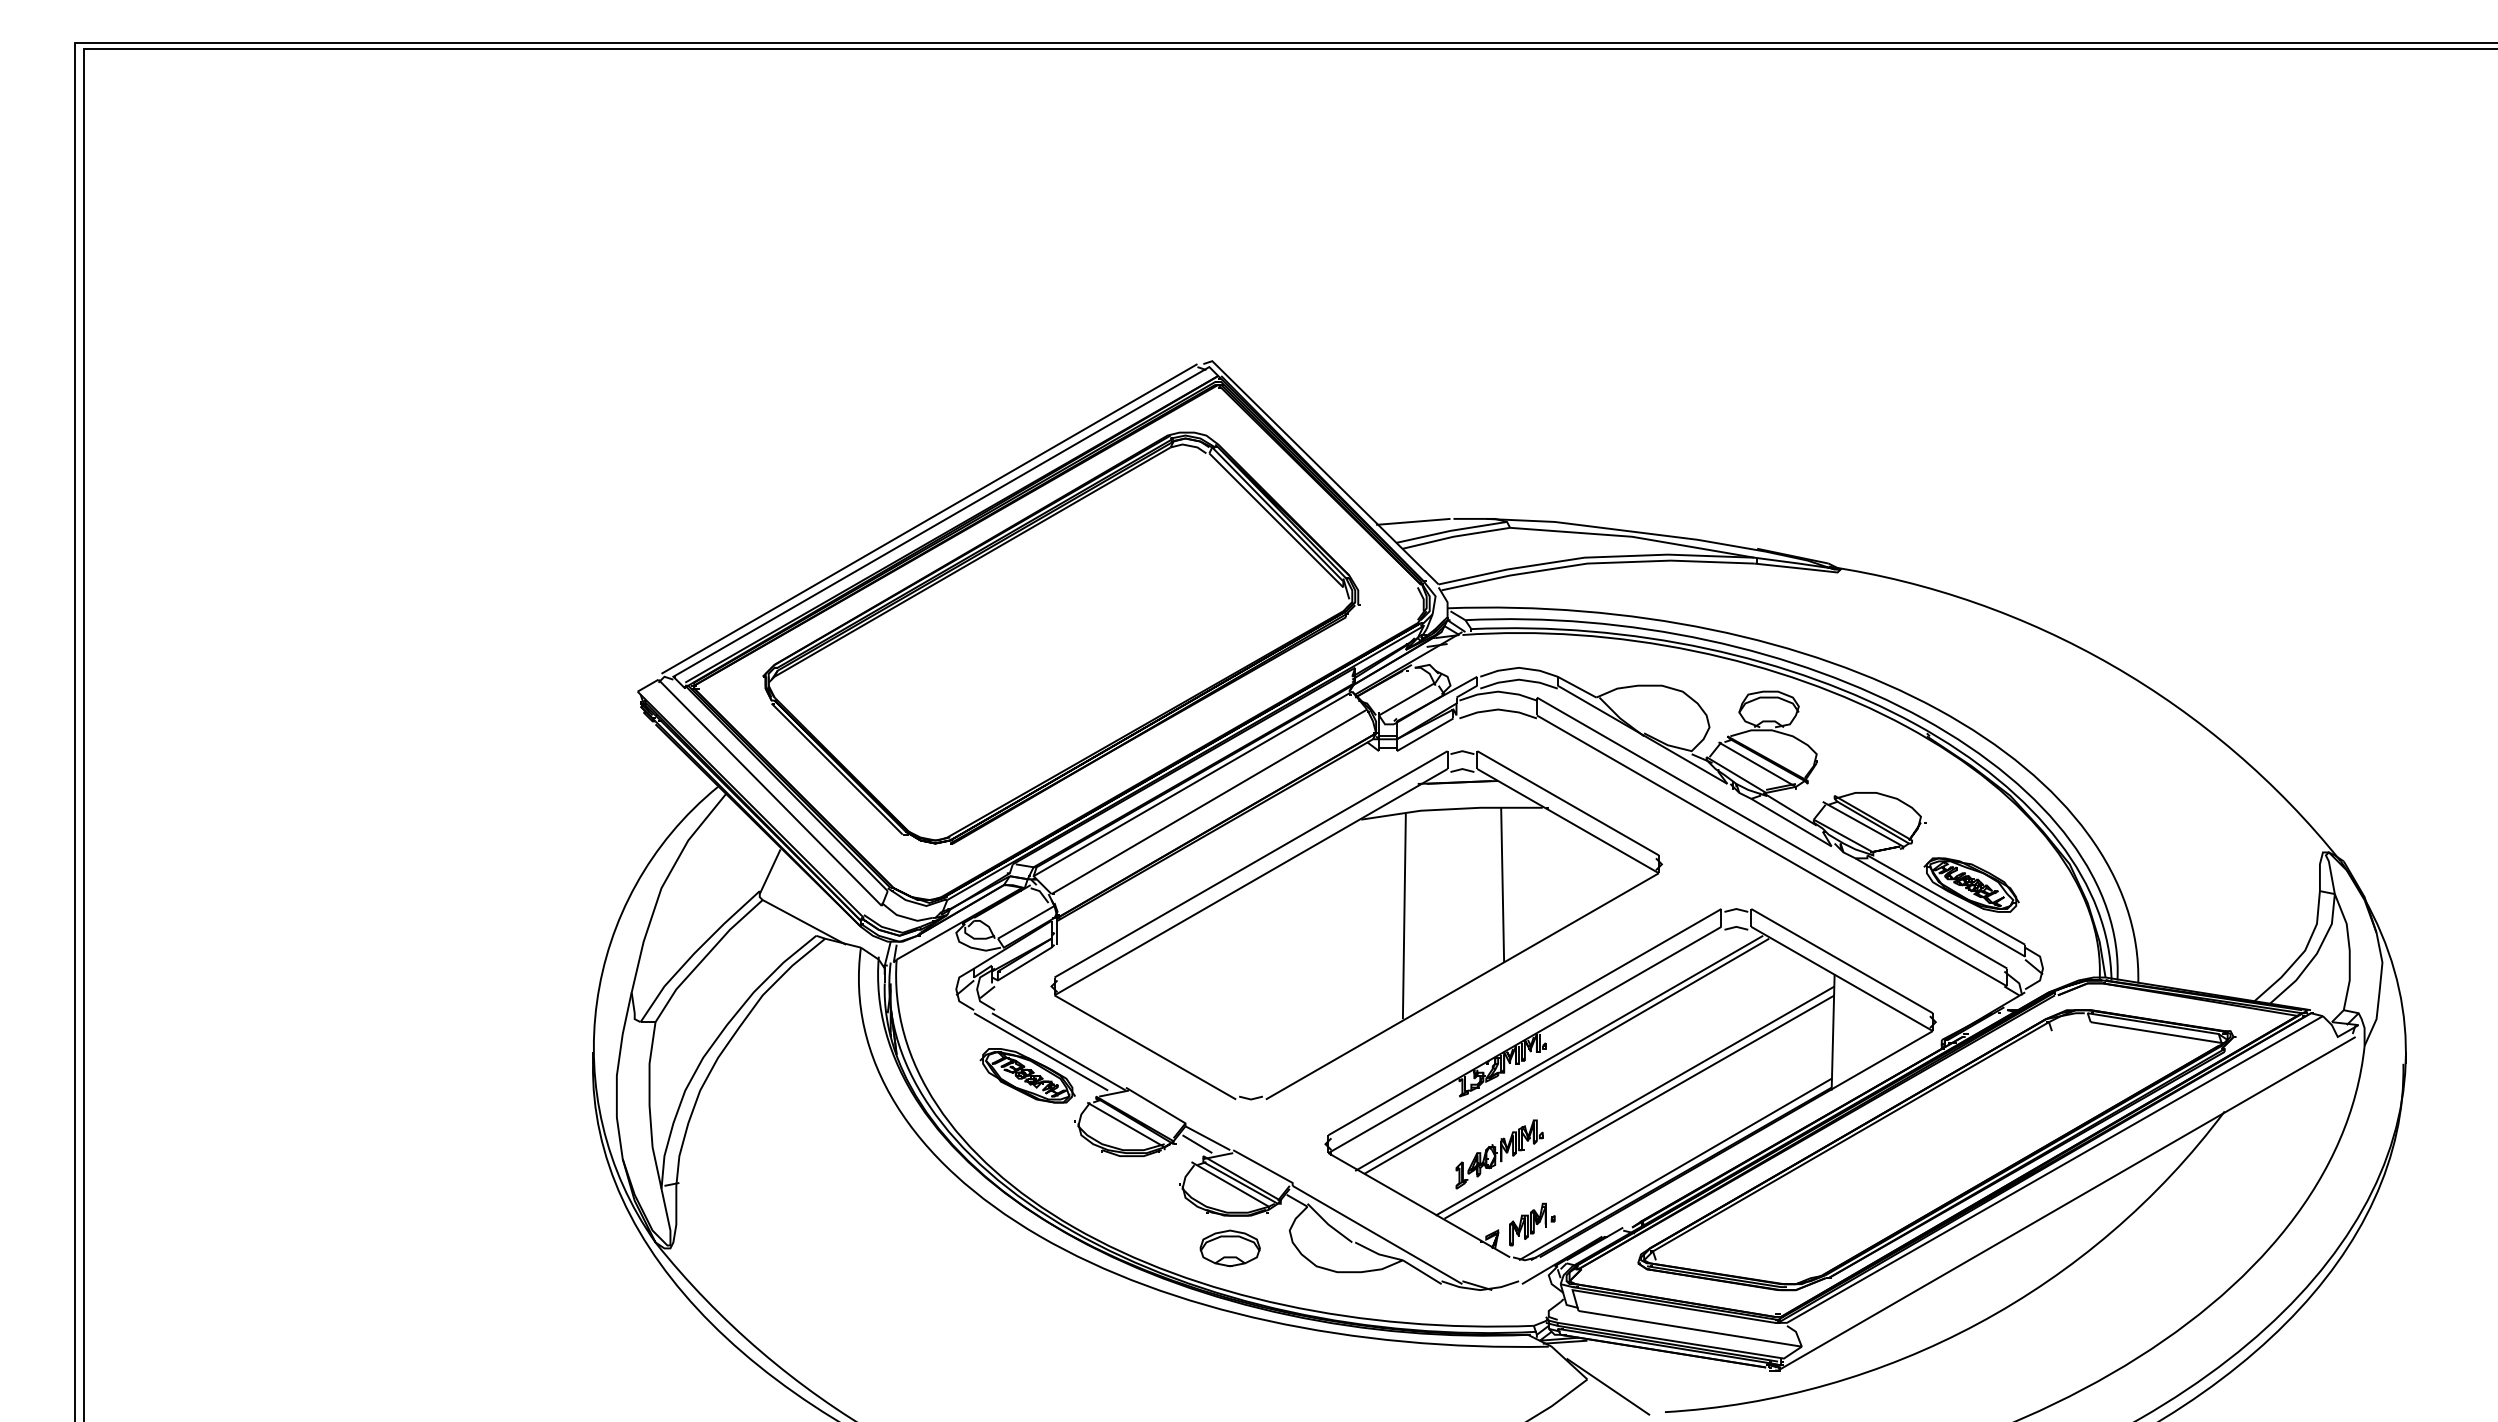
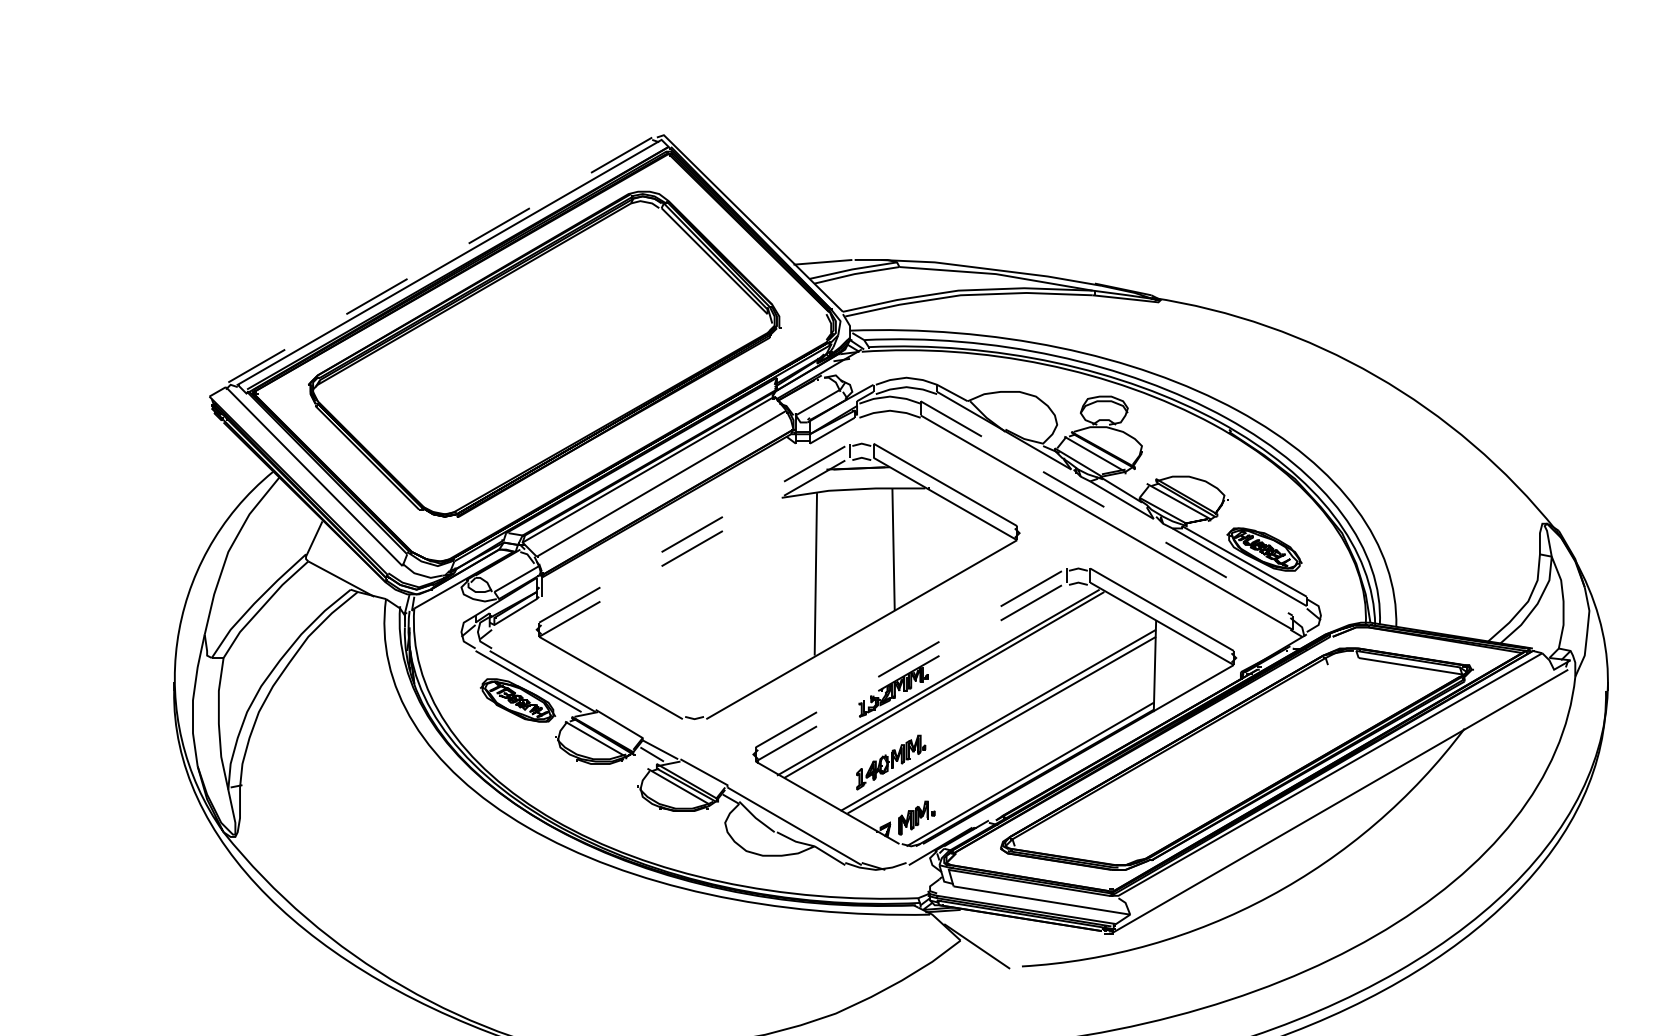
line: (929, 519) -> (440, 260), solid -> dashed
line: (1772, 833) -> (1107, 508), solid -> dashed
line: (1251, 864) -> (694, 533), solid -> dashed
line: (1251, 882) -> (694, 547), solid -> dashed
line: (1524, 1022) -> (910, 658), solid -> dashed
line: (1524, 1039) -> (910, 671), solid -> dashed
part: (1229, 1248) -> (677, 837), removed

